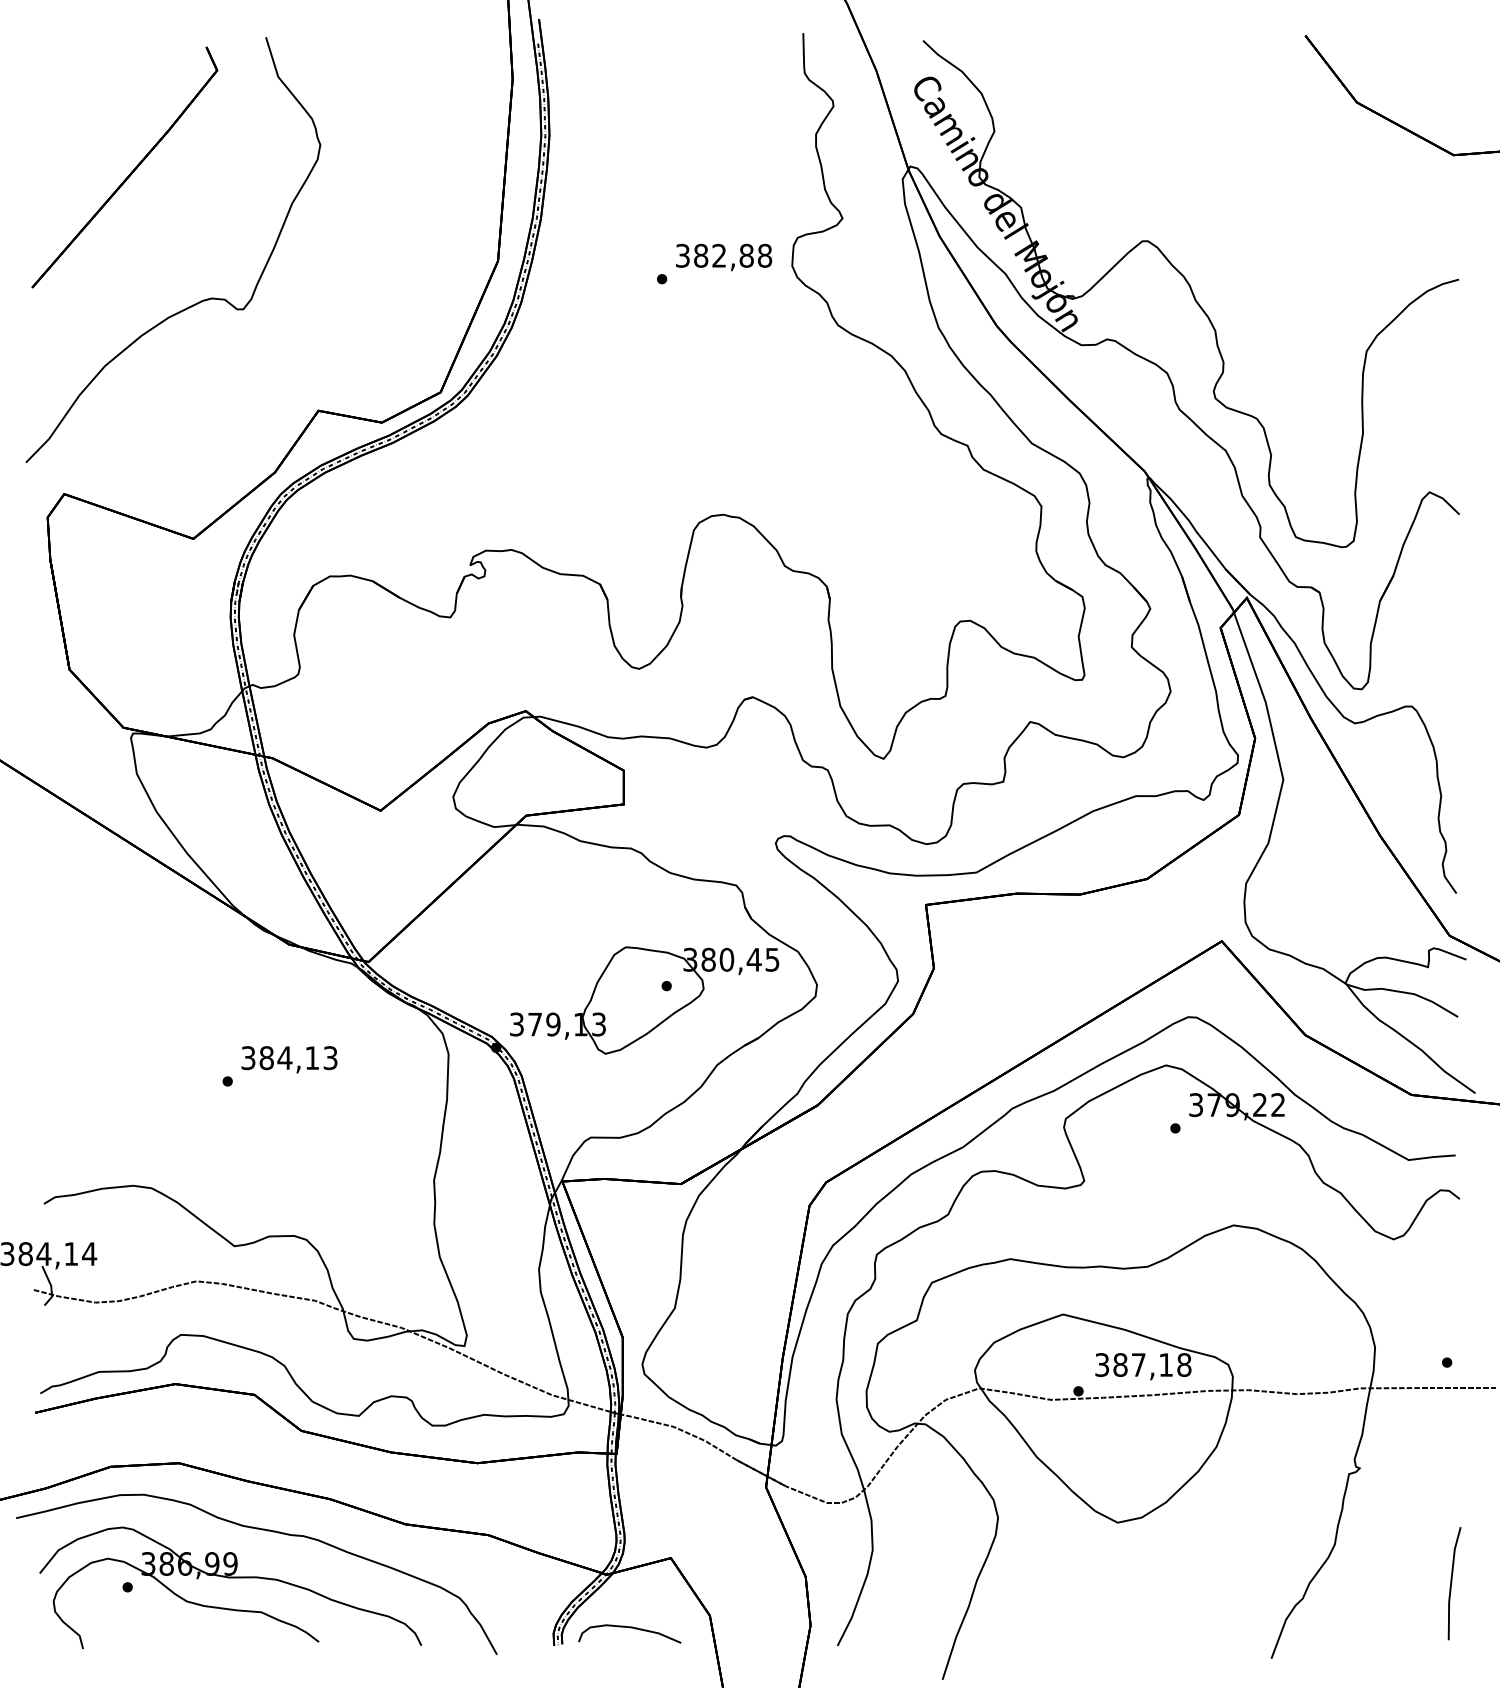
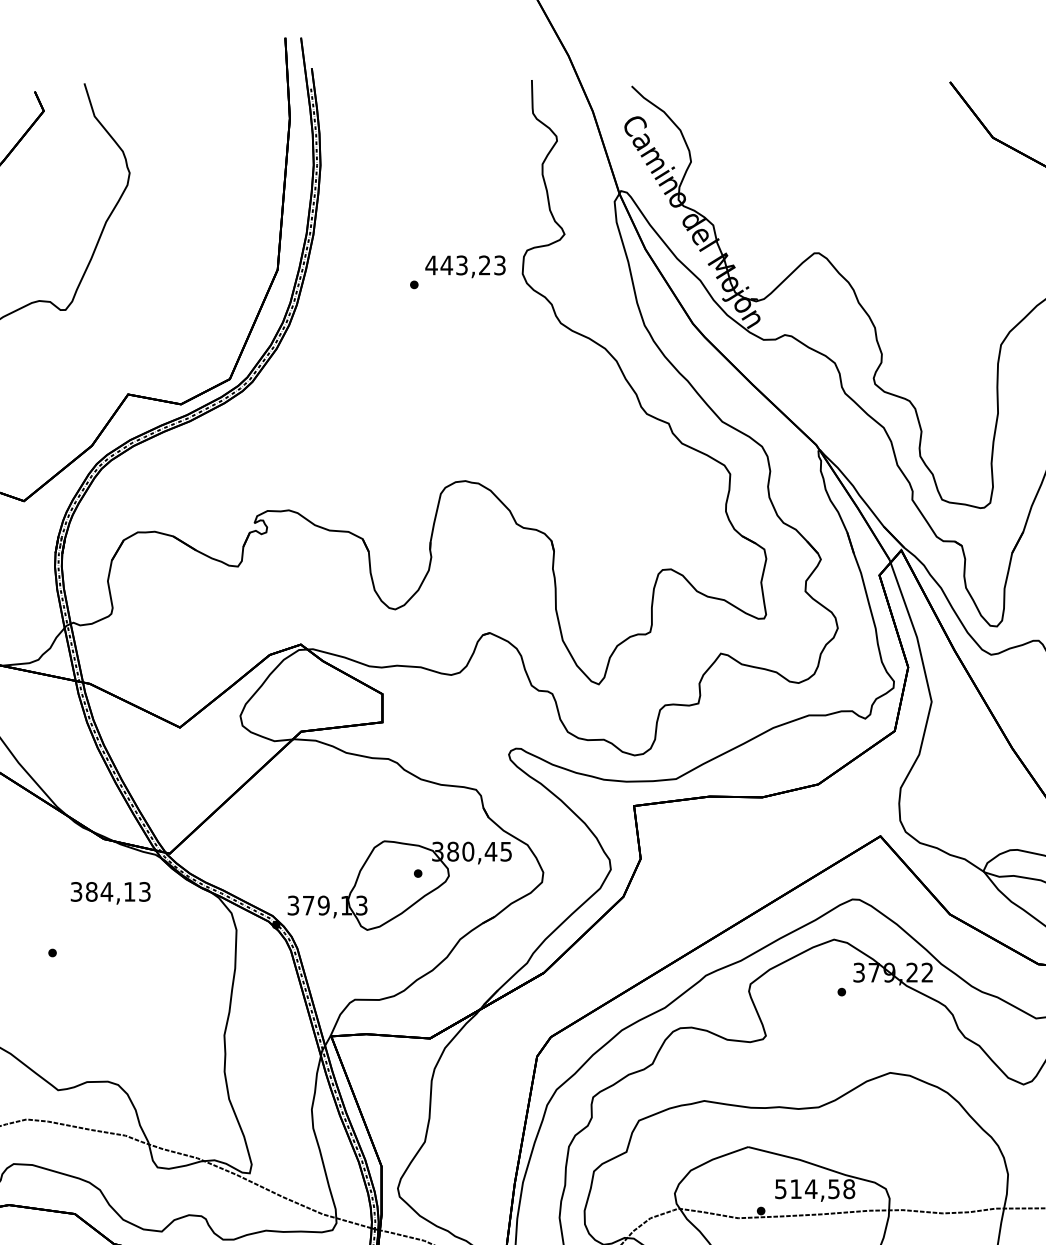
text: (723, 255) -> (465, 265), 382,88 -> 443,23
text: (289, 1059) -> (110, 893), moved
text: (1134, 1364) -> (807, 1188), 387,18 -> 514,58

